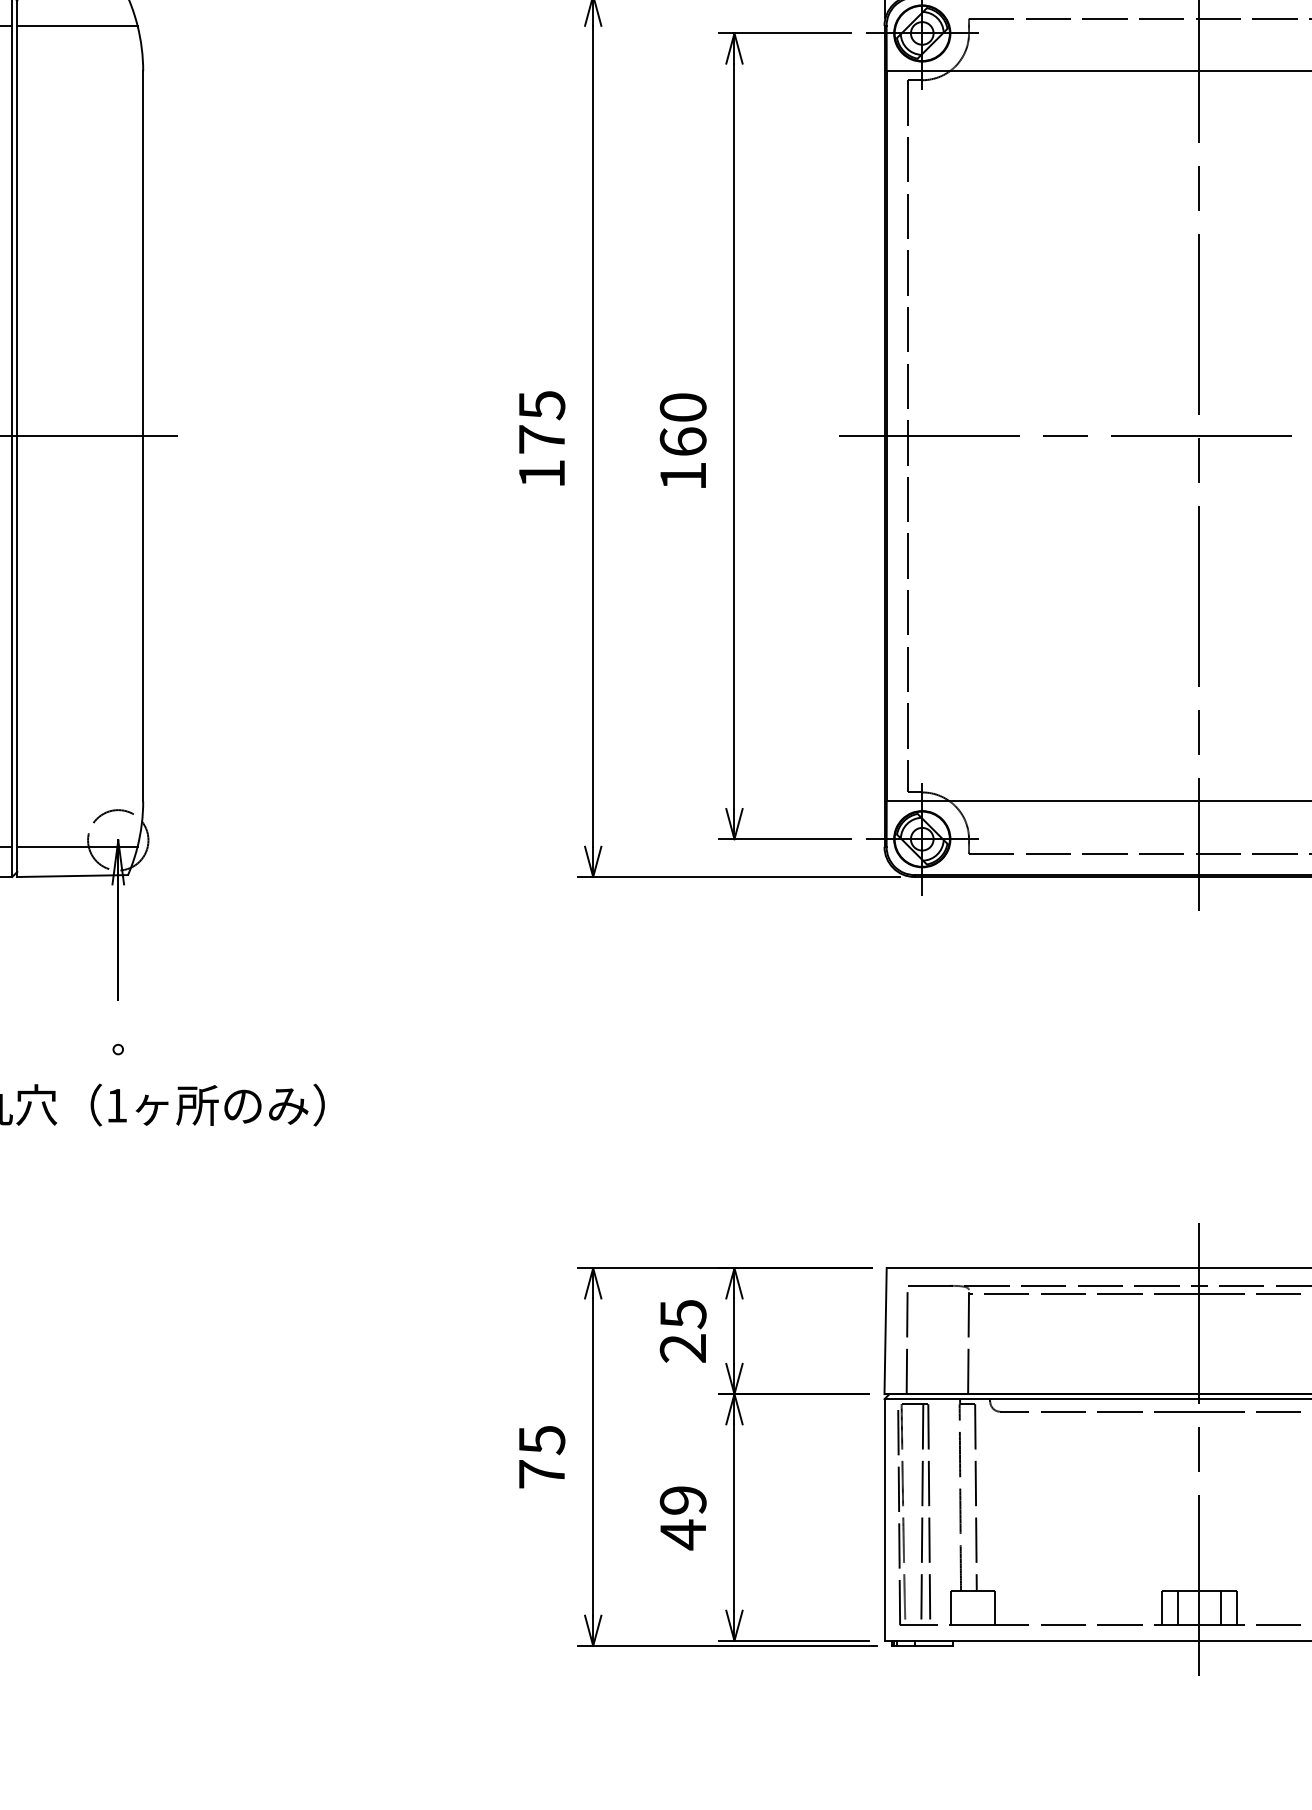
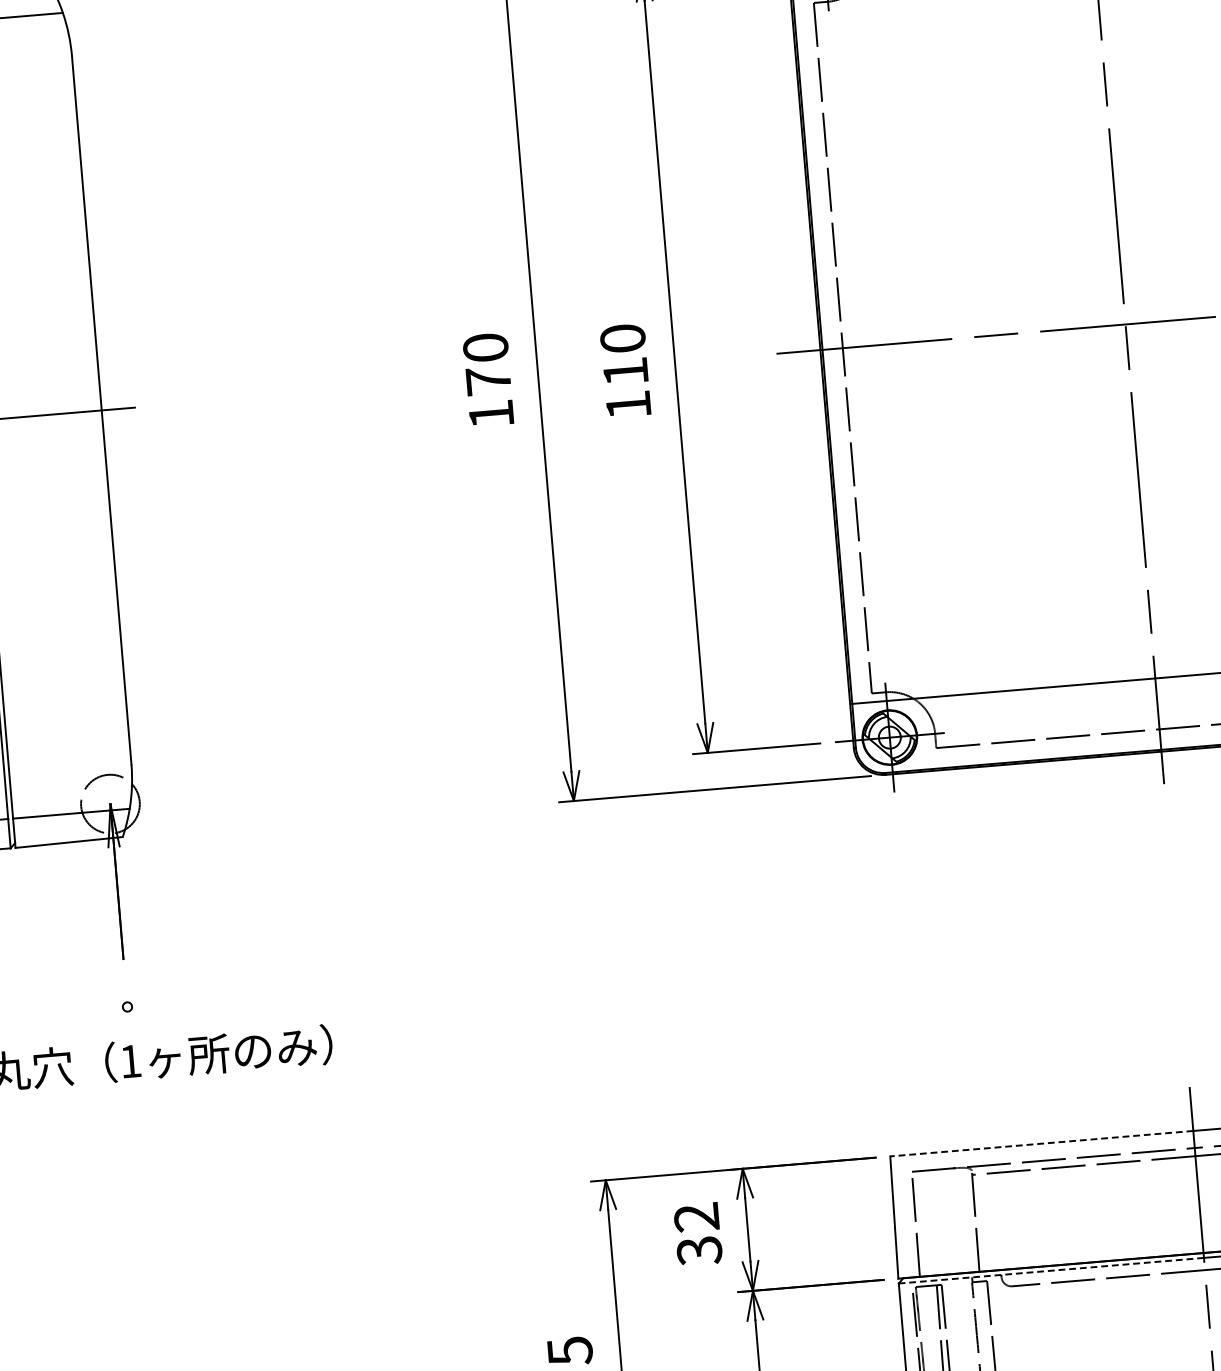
text: (541, 405) -> (485, 348), 175 -> 170
text: (682, 441) -> (625, 371), 160 -> 110
line: (1042, 1268) -> (1041, 1143), solid -> dashed
text: (682, 1331) -> (697, 1234), 25 -> 32
line: (1041, 1399) -> (1051, 1271), solid -> dashed

